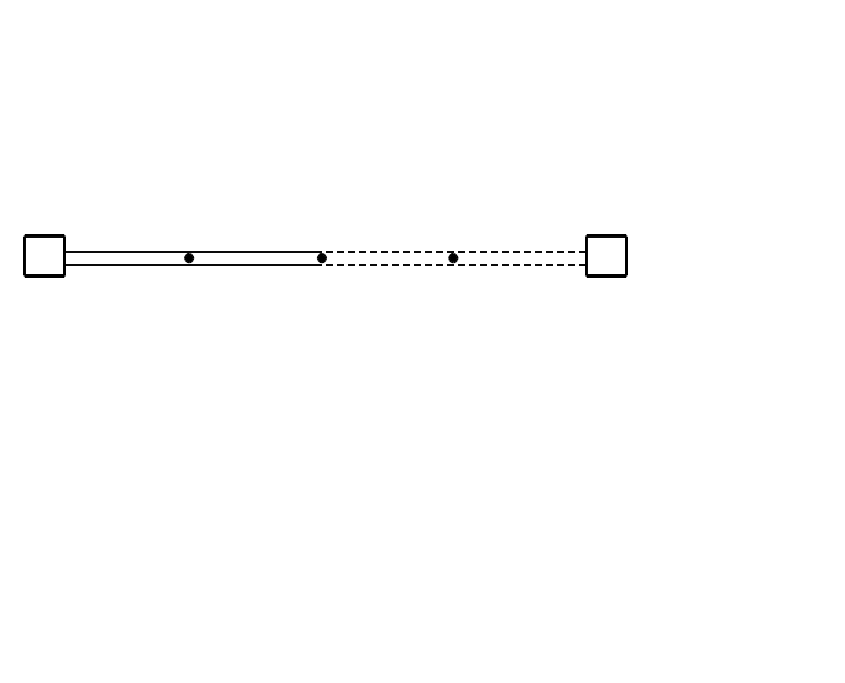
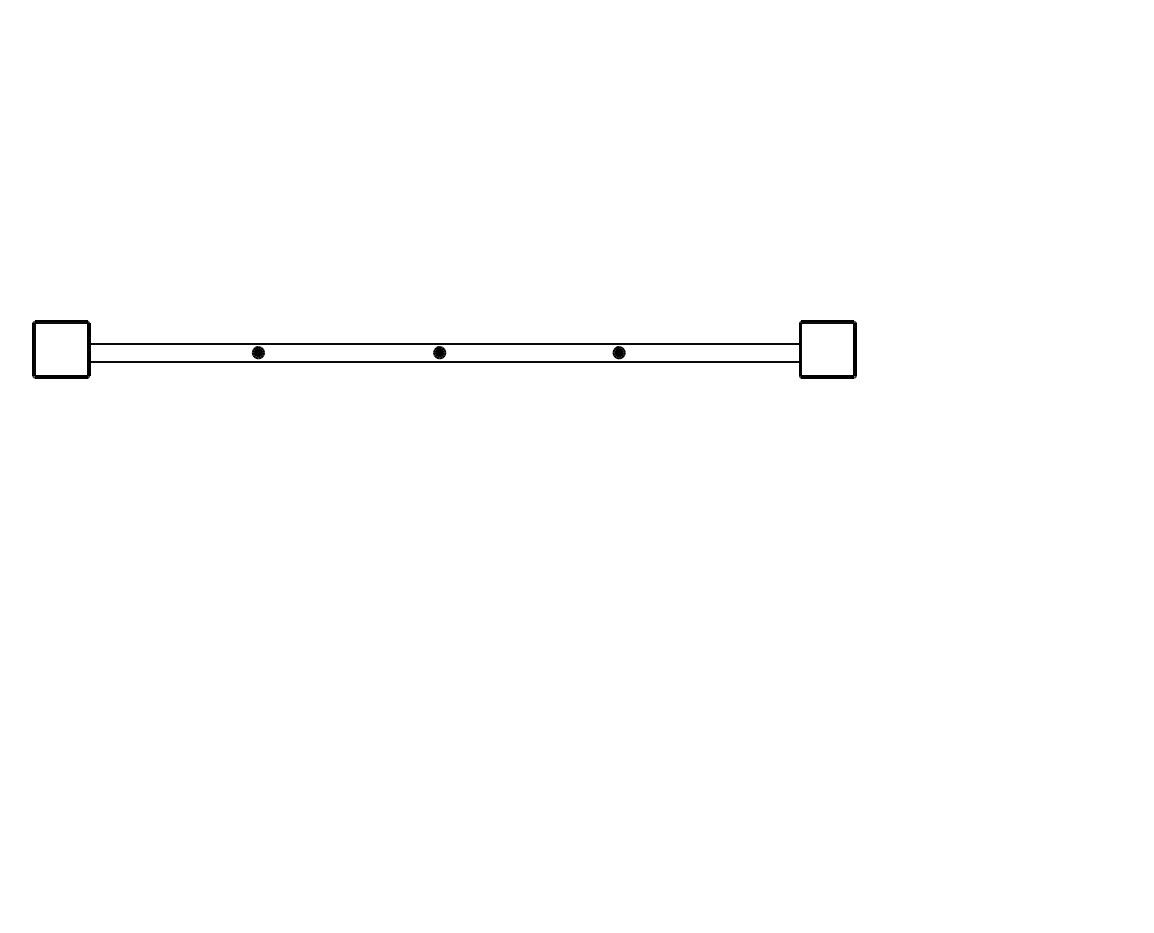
line: (453, 251) -> (619, 343), dashed -> solid
line: (453, 264) -> (619, 361), dashed -> solid

